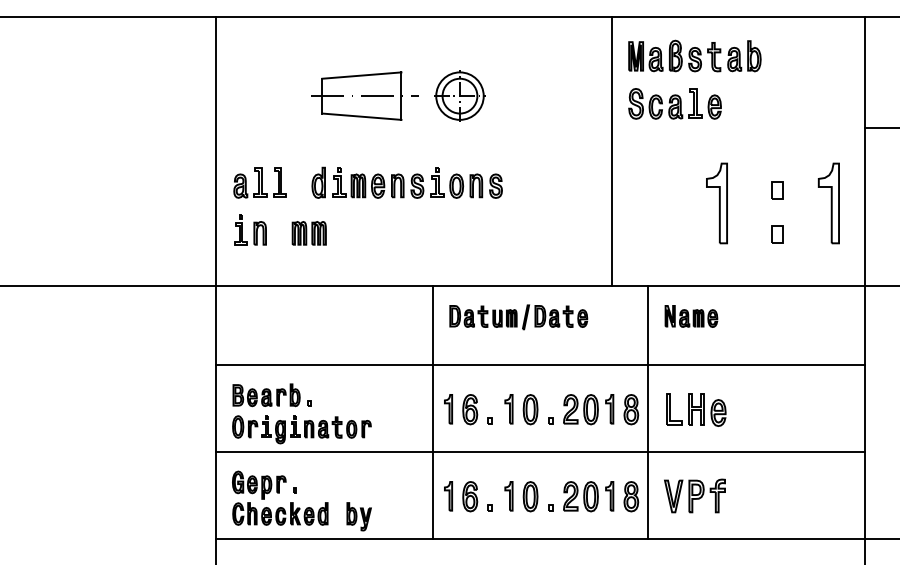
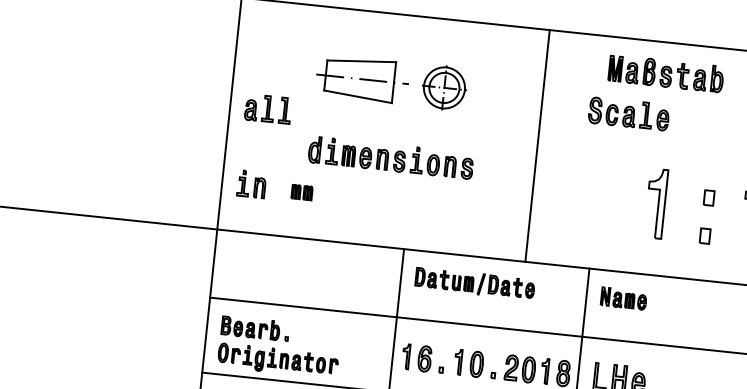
part: (694, 55) -> (665, 73), moved
line: (611, 151) -> (537, 145), moved
part: (259, 182) -> (267, 108), moved
part: (308, 233) -> (301, 192), size x0.7

